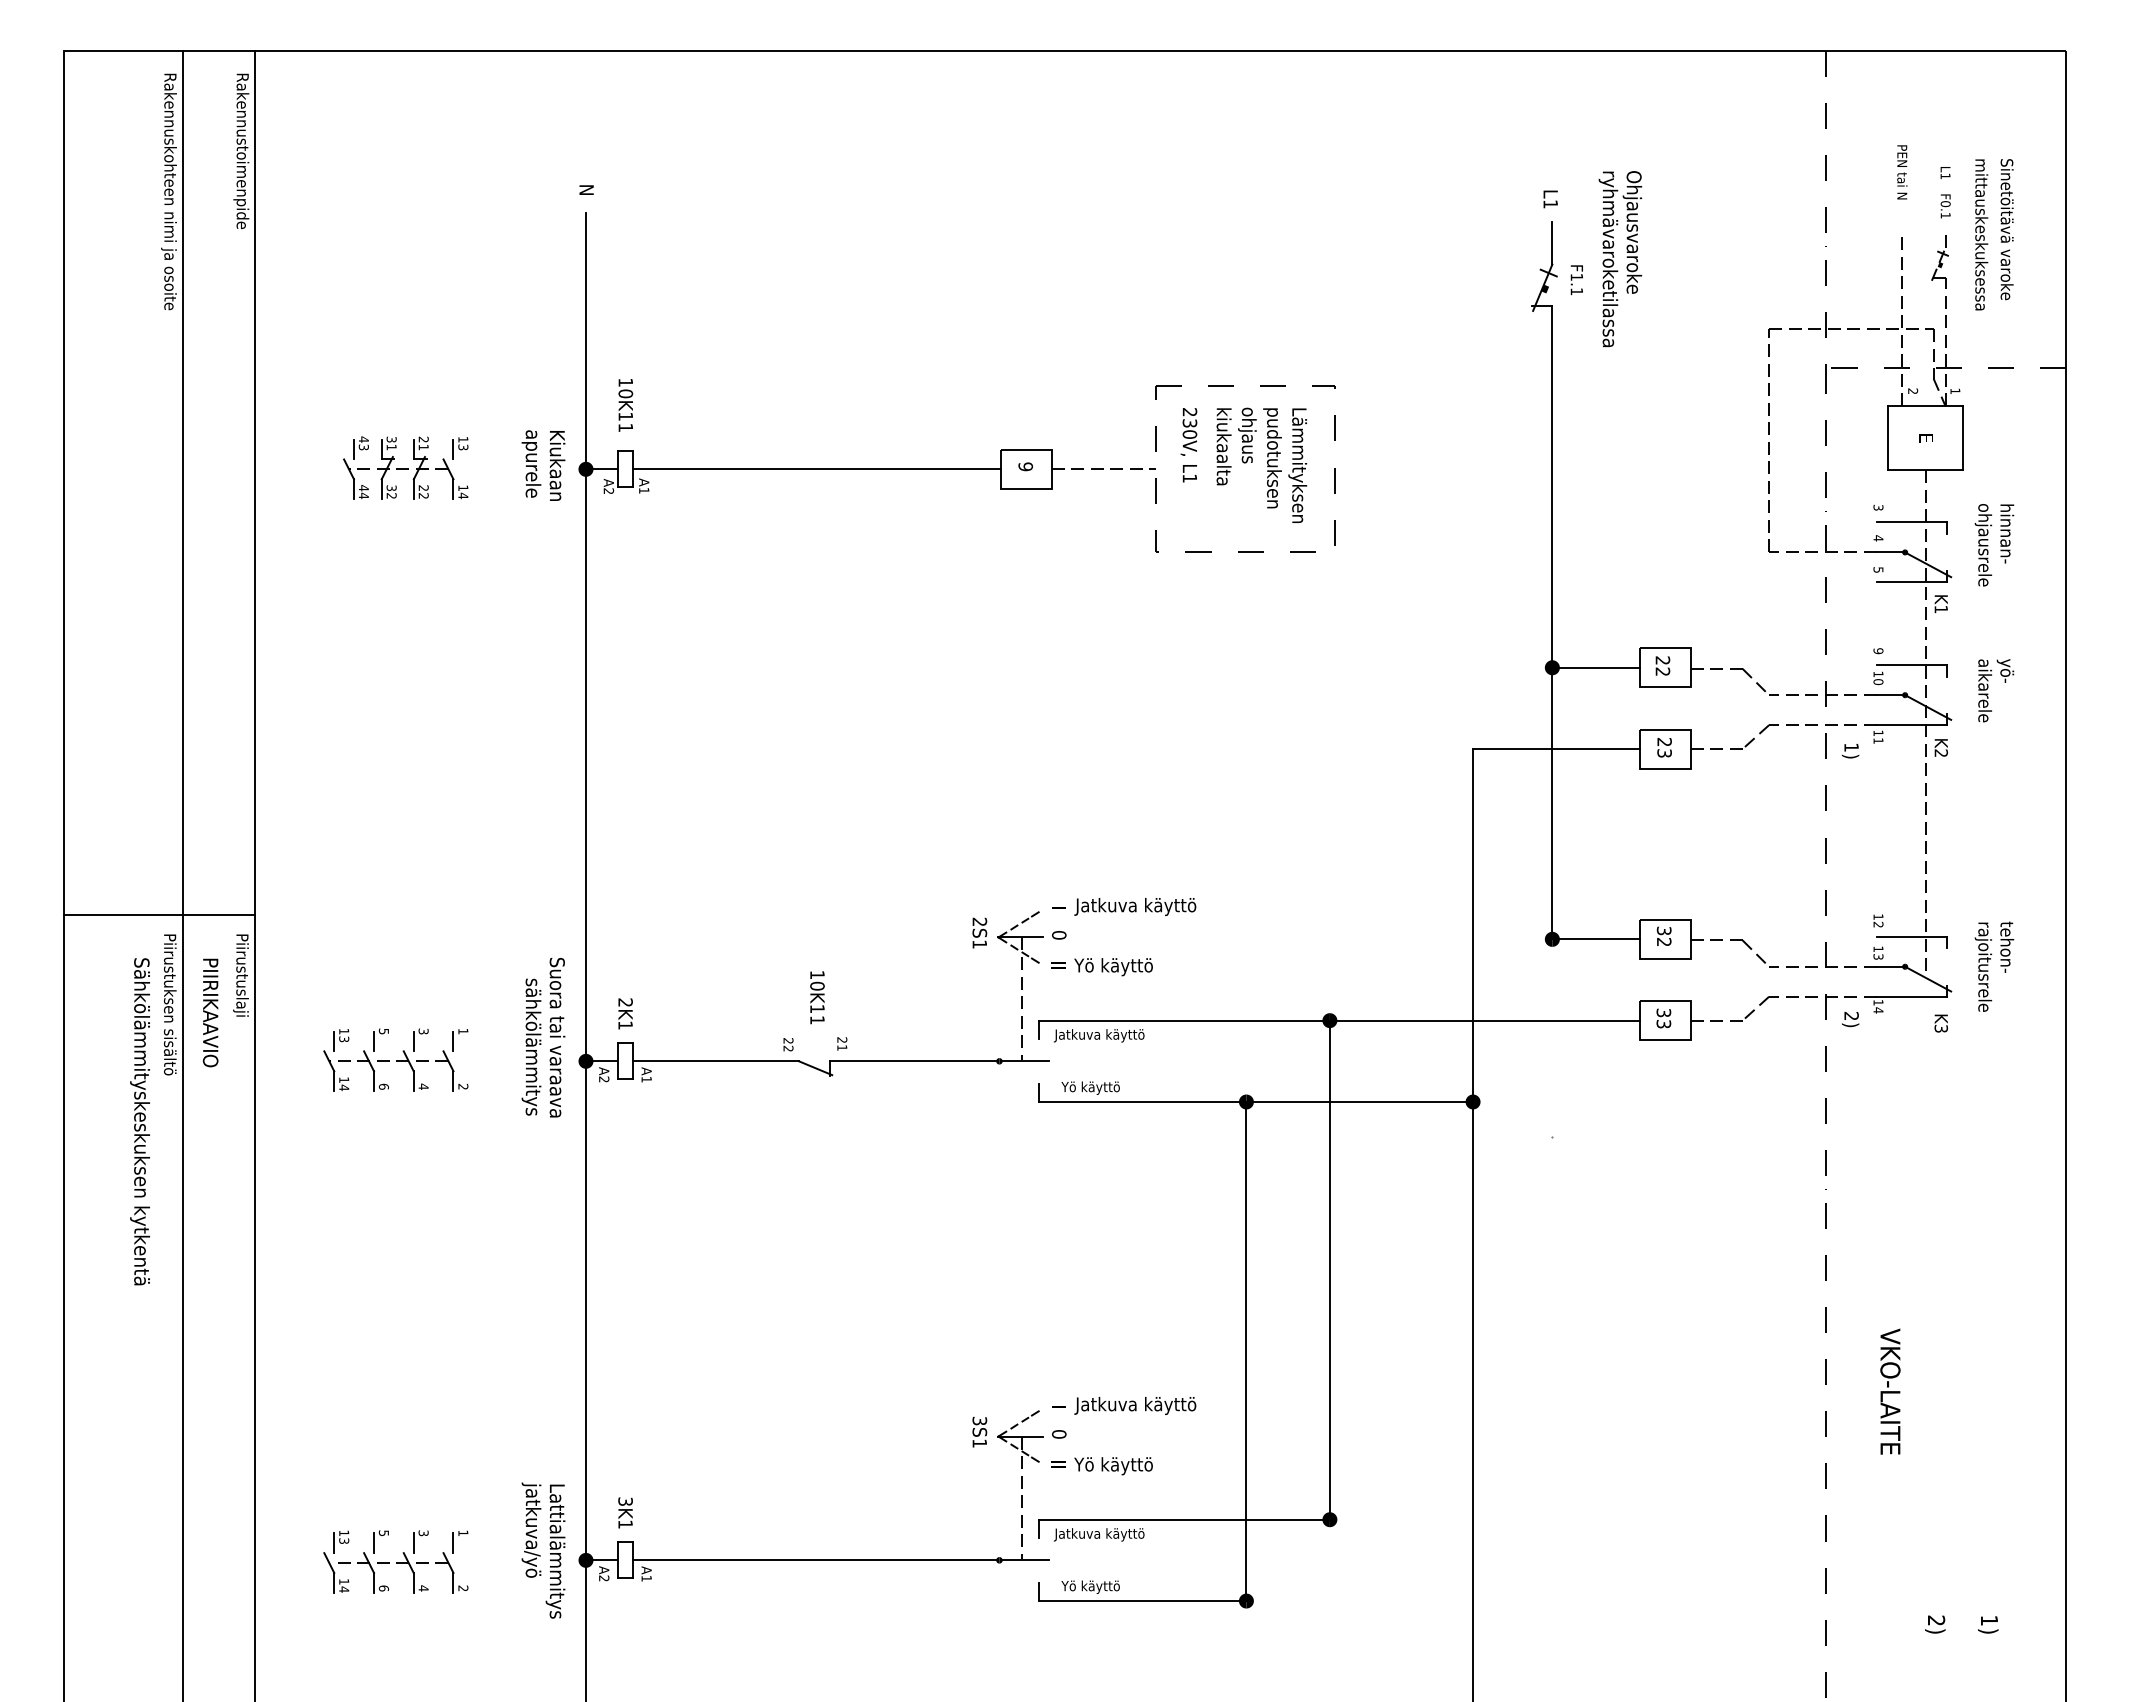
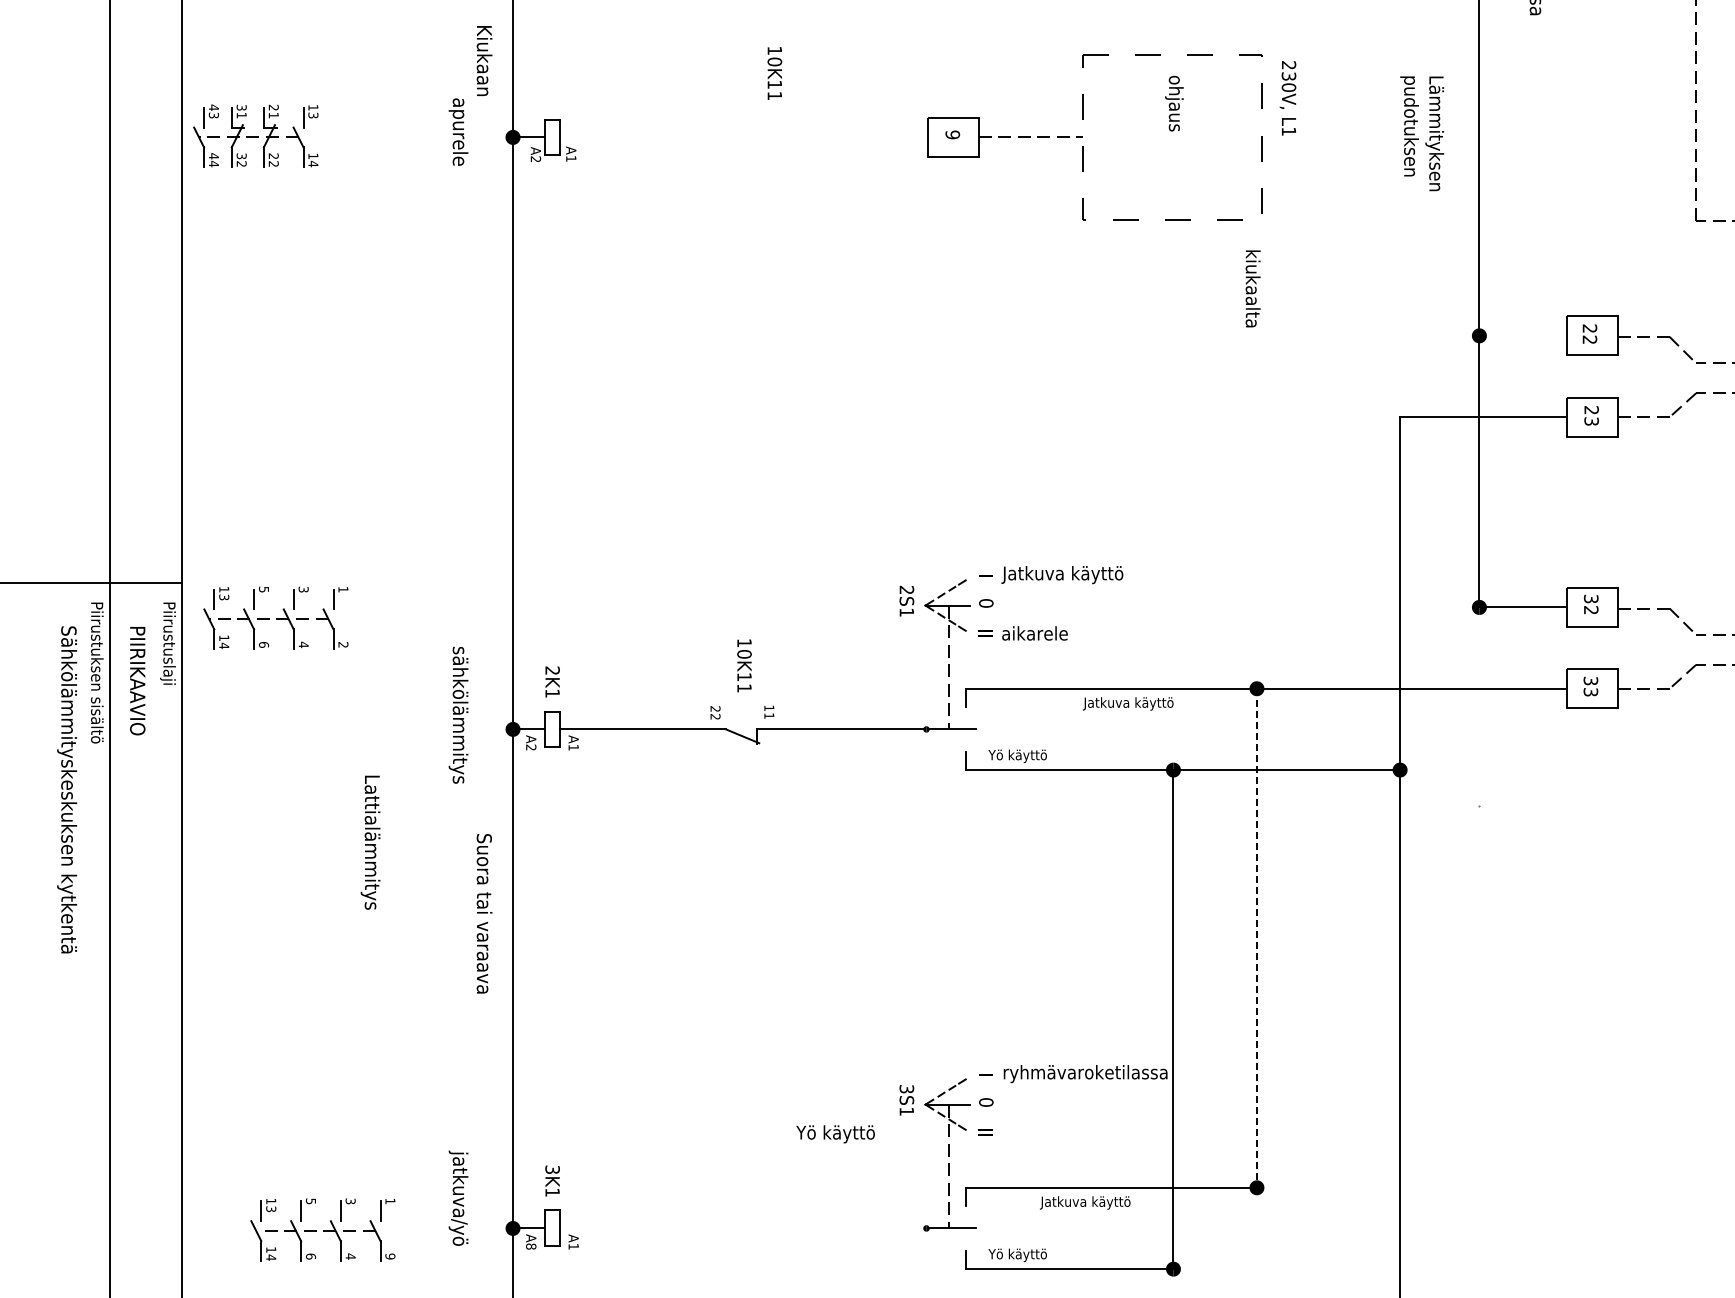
text: (625, 405) -> (774, 73), moved
text: (1188, 445) -> (1287, 98), moved
text: (1223, 446) -> (1252, 288), moved
text: (557, 465) -> (484, 60), moved
text: (1285, 465) -> (1422, 133), moved
part: (405, 467) -> (255, 135), moved
line: (816, 469) -> (743, 137), removed
line: (1596, 667) -> (1523, 335), removed
text: (1113, 967) -> (1040, 635), Yö käyttö -> aikarele
text: (1099, 1035) -> (1128, 703), moved
text: (557, 1037) -> (484, 913), moved
text: (842, 1039) -> (769, 707), 21 -> 11
part: (395, 1059) -> (275, 617), moved
line: (1329, 1270) -> (1256, 938), solid -> dashed
text: (1157, 1405) -> (1084, 1073), Jatkuva käyttö -> ryhmävaroketilassa
text: (1113, 1466) -> (835, 1134), moved
text: (1099, 1534) -> (1085, 1202), moved
text: (555, 1551) -> (370, 842), moved
line: (814, 1560) -> (741, 1228), removed
text: (604, 1578) -> (531, 1246), A2 -> A8
text: (463, 1588) -> (390, 1256), 2 -> 9

